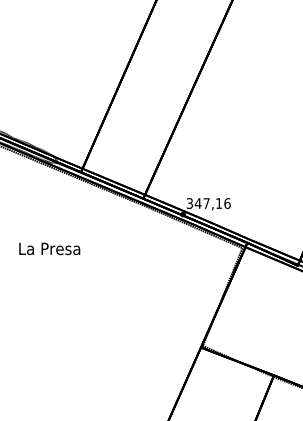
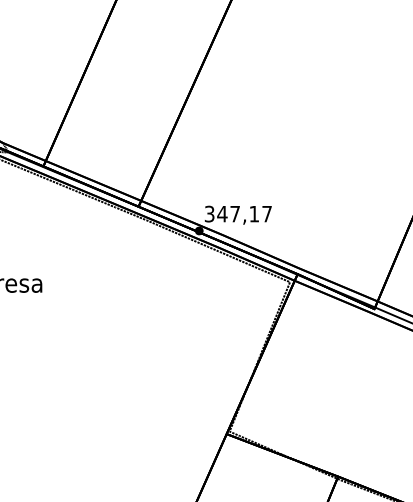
text: (227, 203) -> (267, 214), 347,16 -> 347,17

